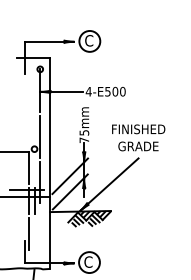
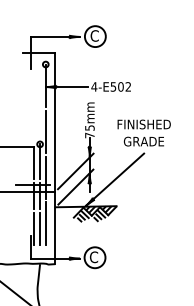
text: (122, 91) -> (128, 86), 4-E500 -> 4-E502
line: (34, 166) -> (40, 161), added
line: (39, 228) -> (45, 223), added
line: (34, 234) -> (40, 229), added

